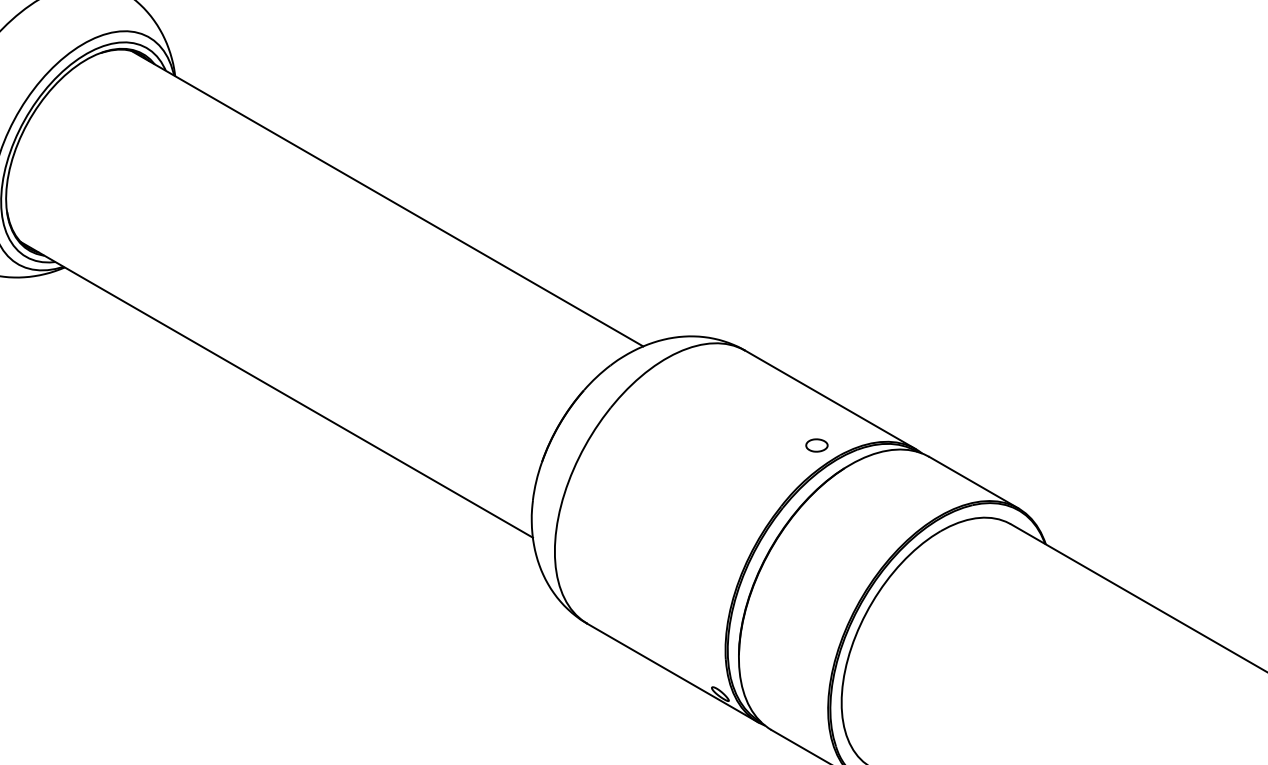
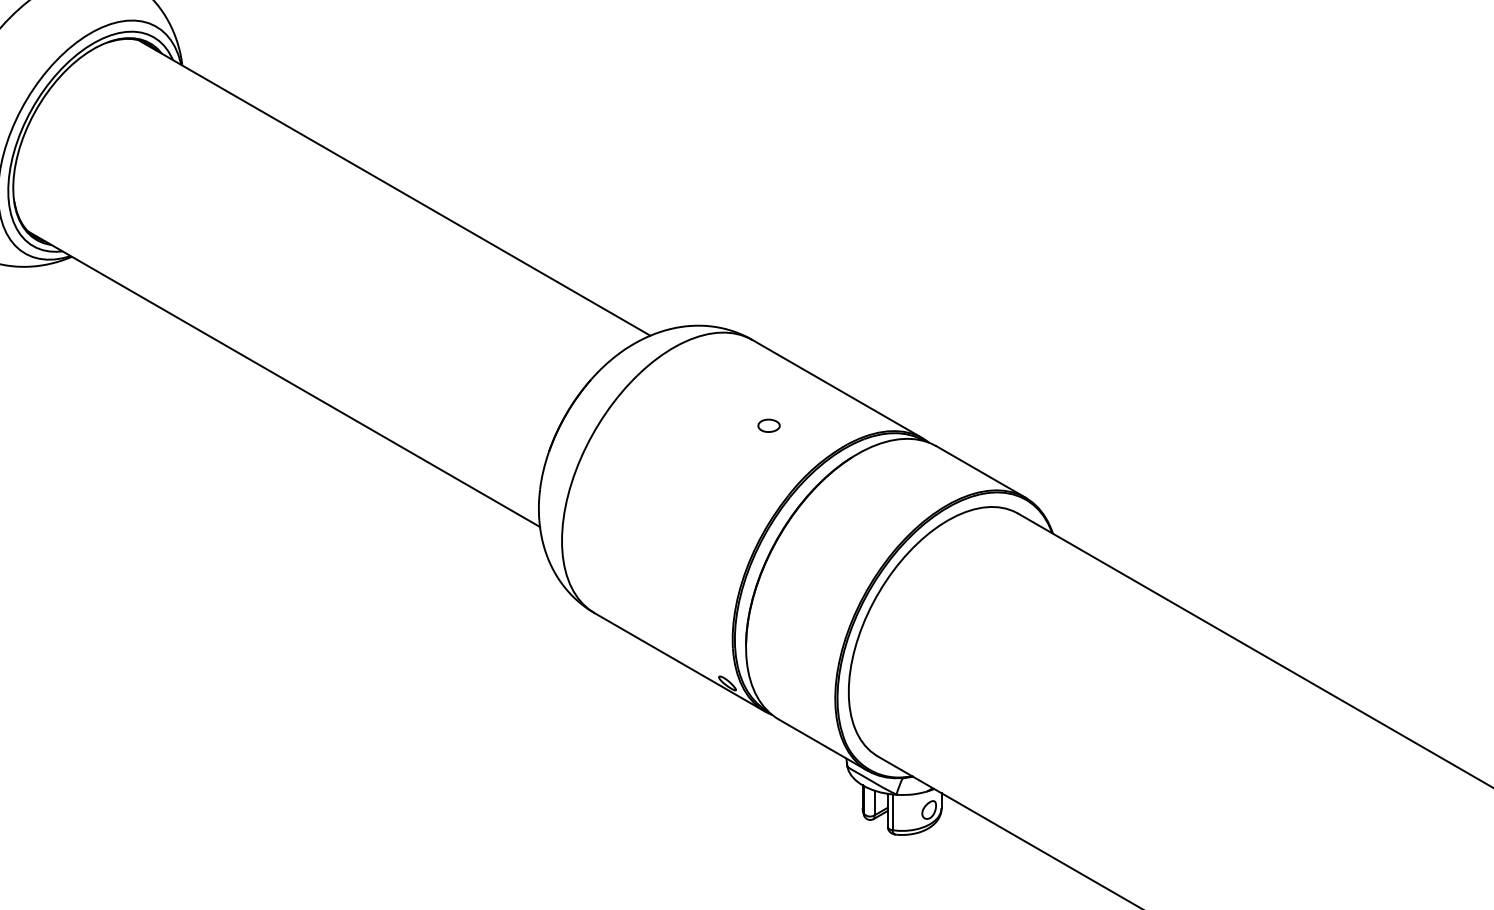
part: (816, 445) -> (768, 425), moved

